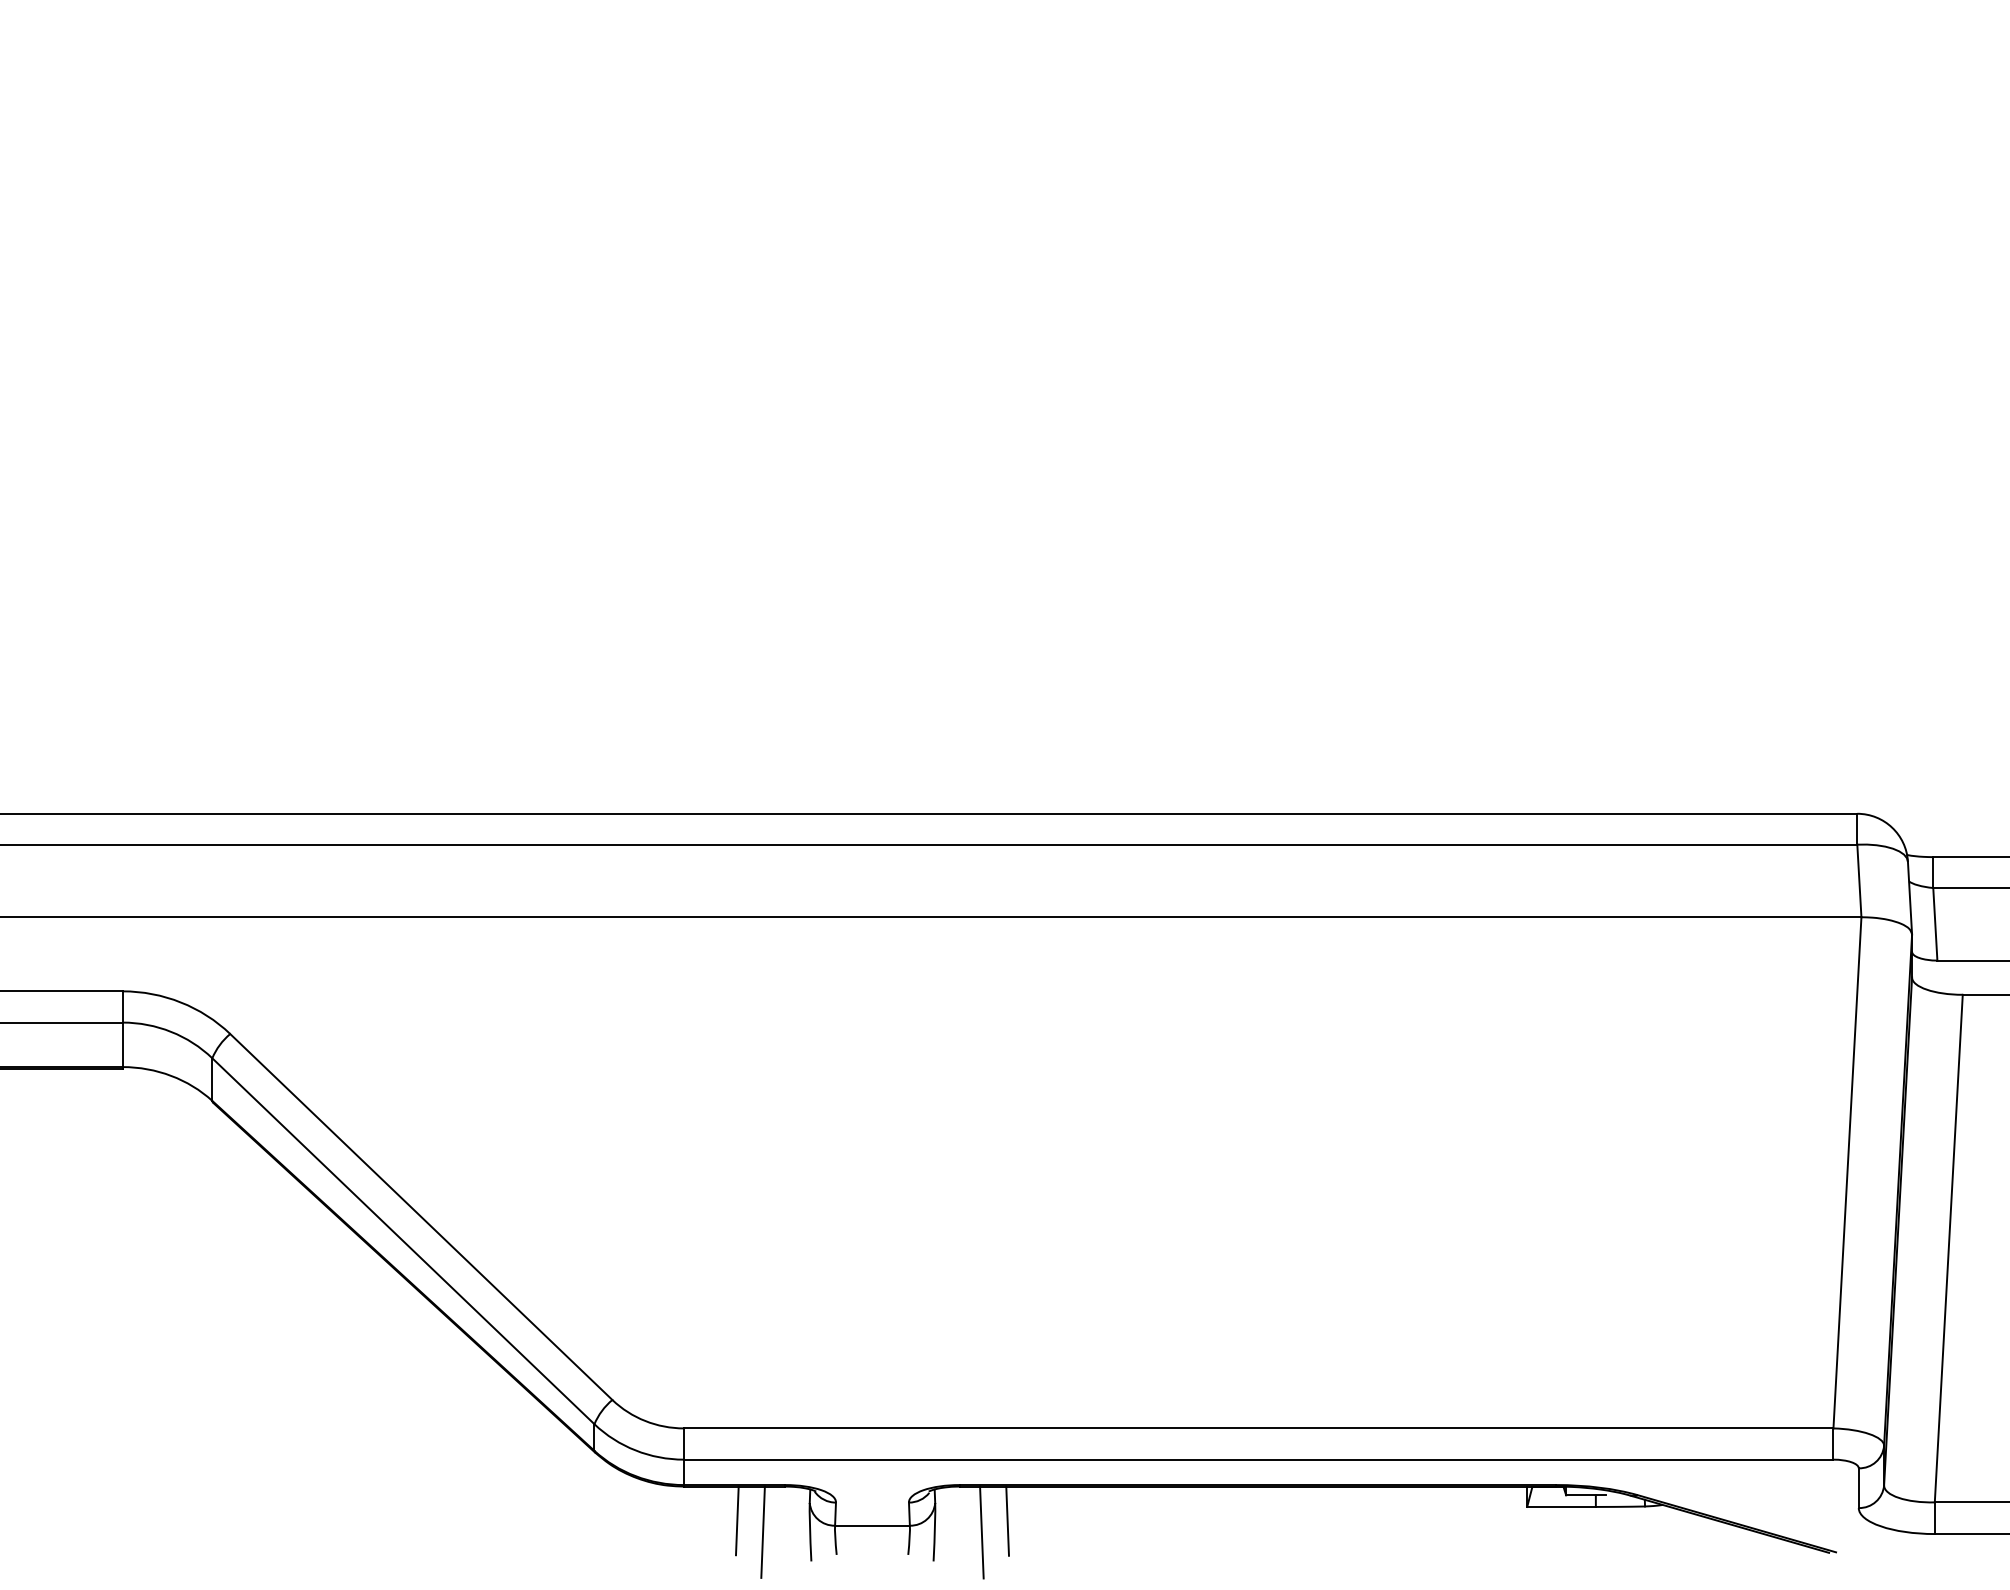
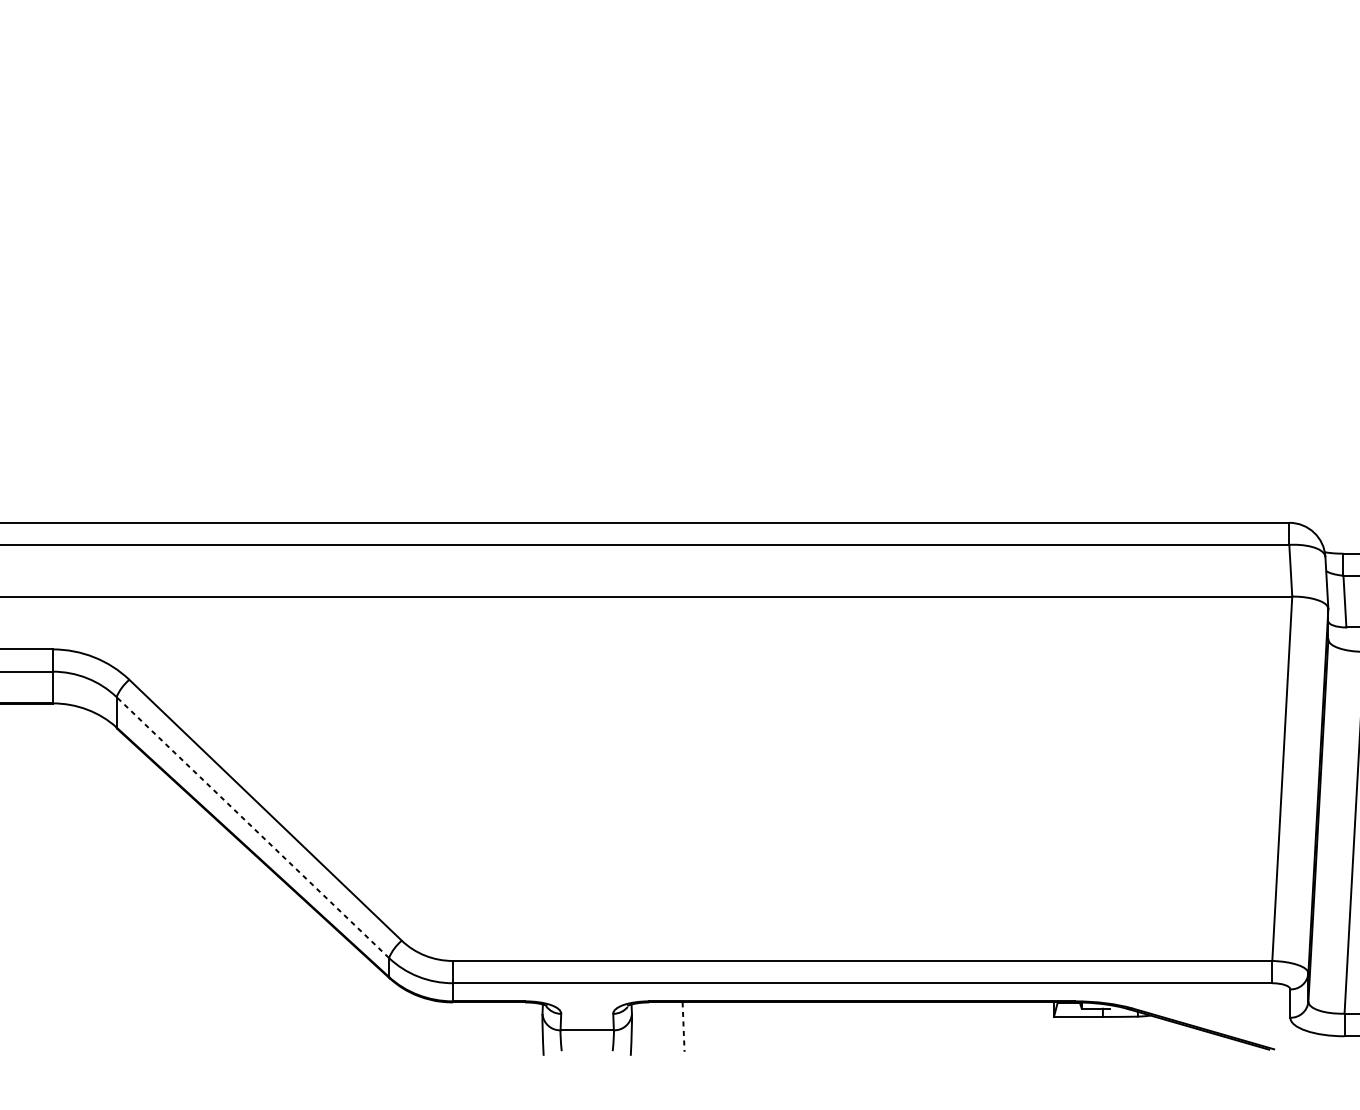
line: (403, 1241) -> (252, 827), solid -> dashed
line: (737, 1520) -> (491, 1026), removed
line: (1007, 1521) -> (683, 1027), solid -> dashed
line: (762, 1531) -> (508, 1034), removed
line: (981, 1532) -> (664, 1035), removed

